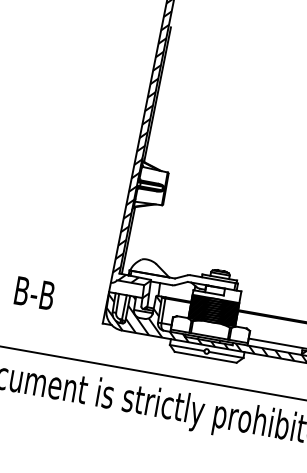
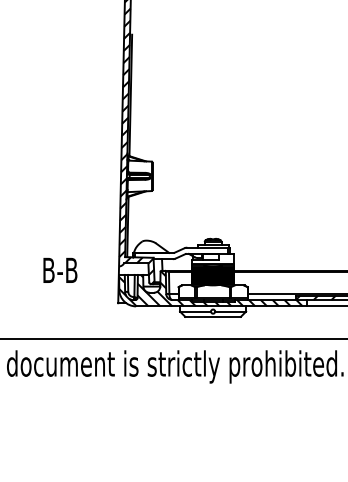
text: (35, 292) -> (60, 269), moved

